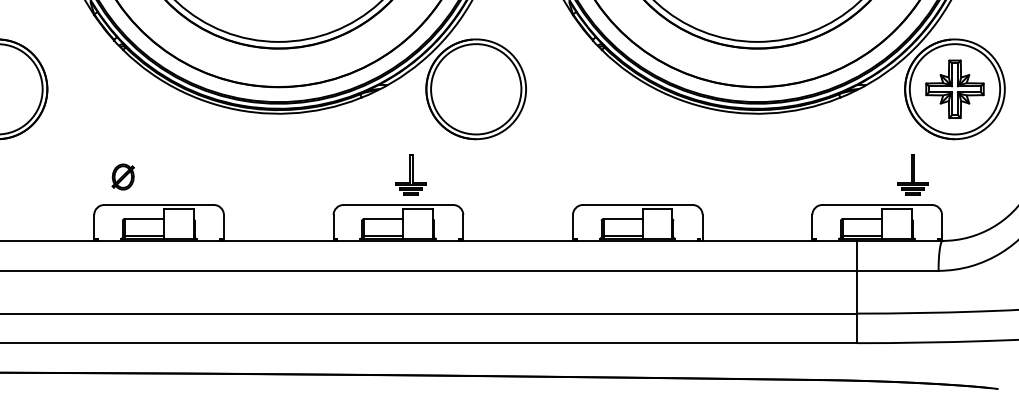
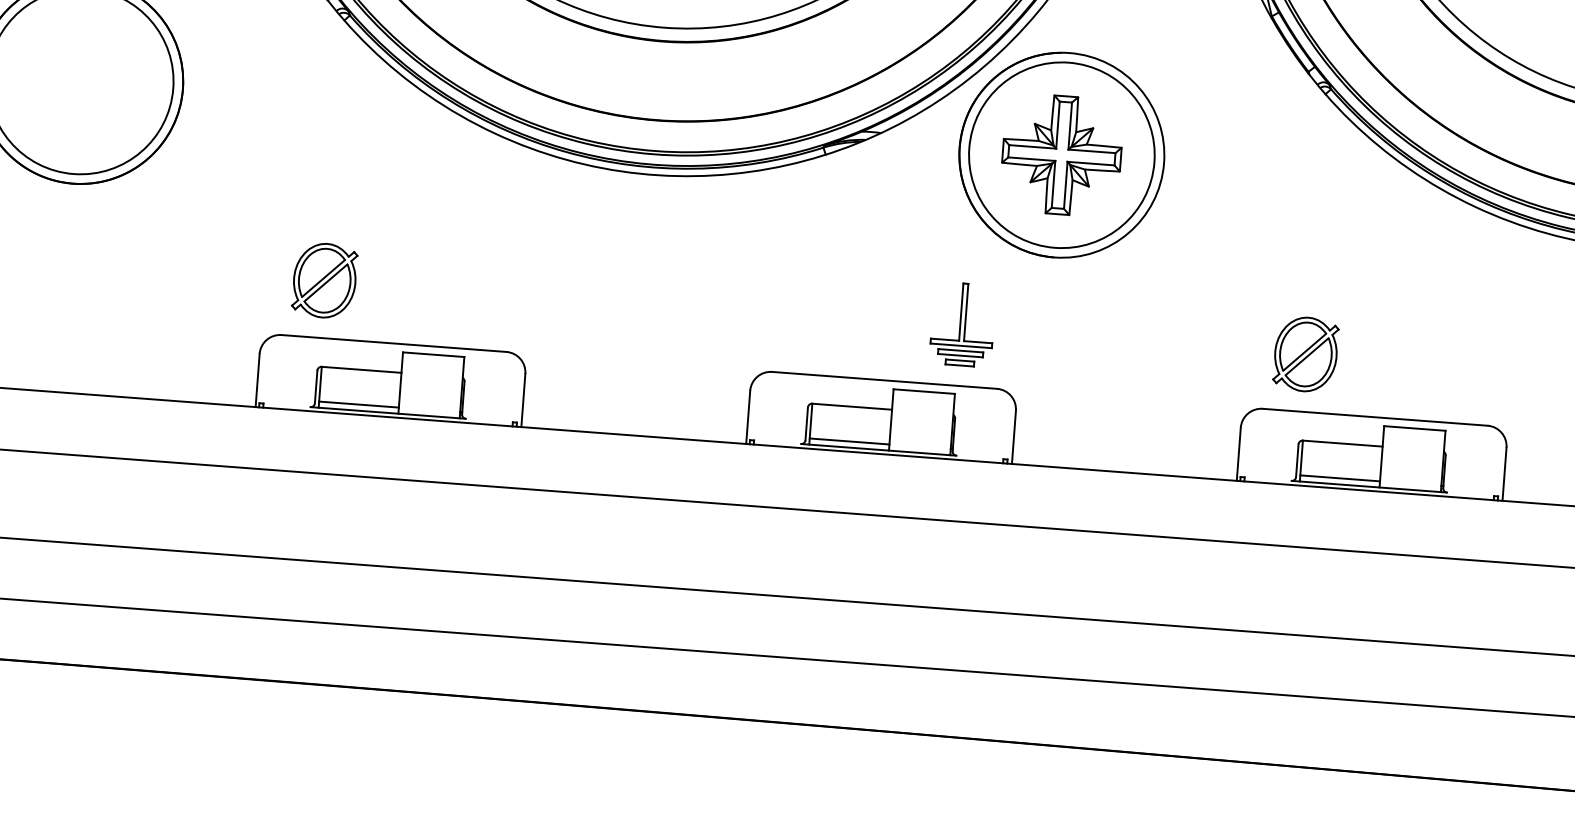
part: (476, 89) -> (1062, 155), added
part: (410, 174) -> (961, 323), moved
part: (123, 176) -> (325, 279), size x1.43
part: (601, 176) -> (1305, 353), added

